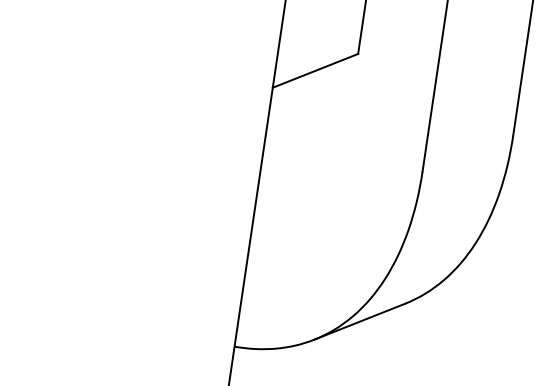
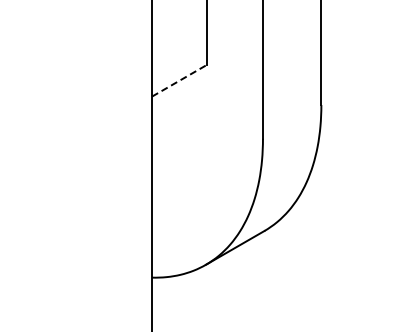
line: (315, 70) -> (179, 80), solid -> dashed

